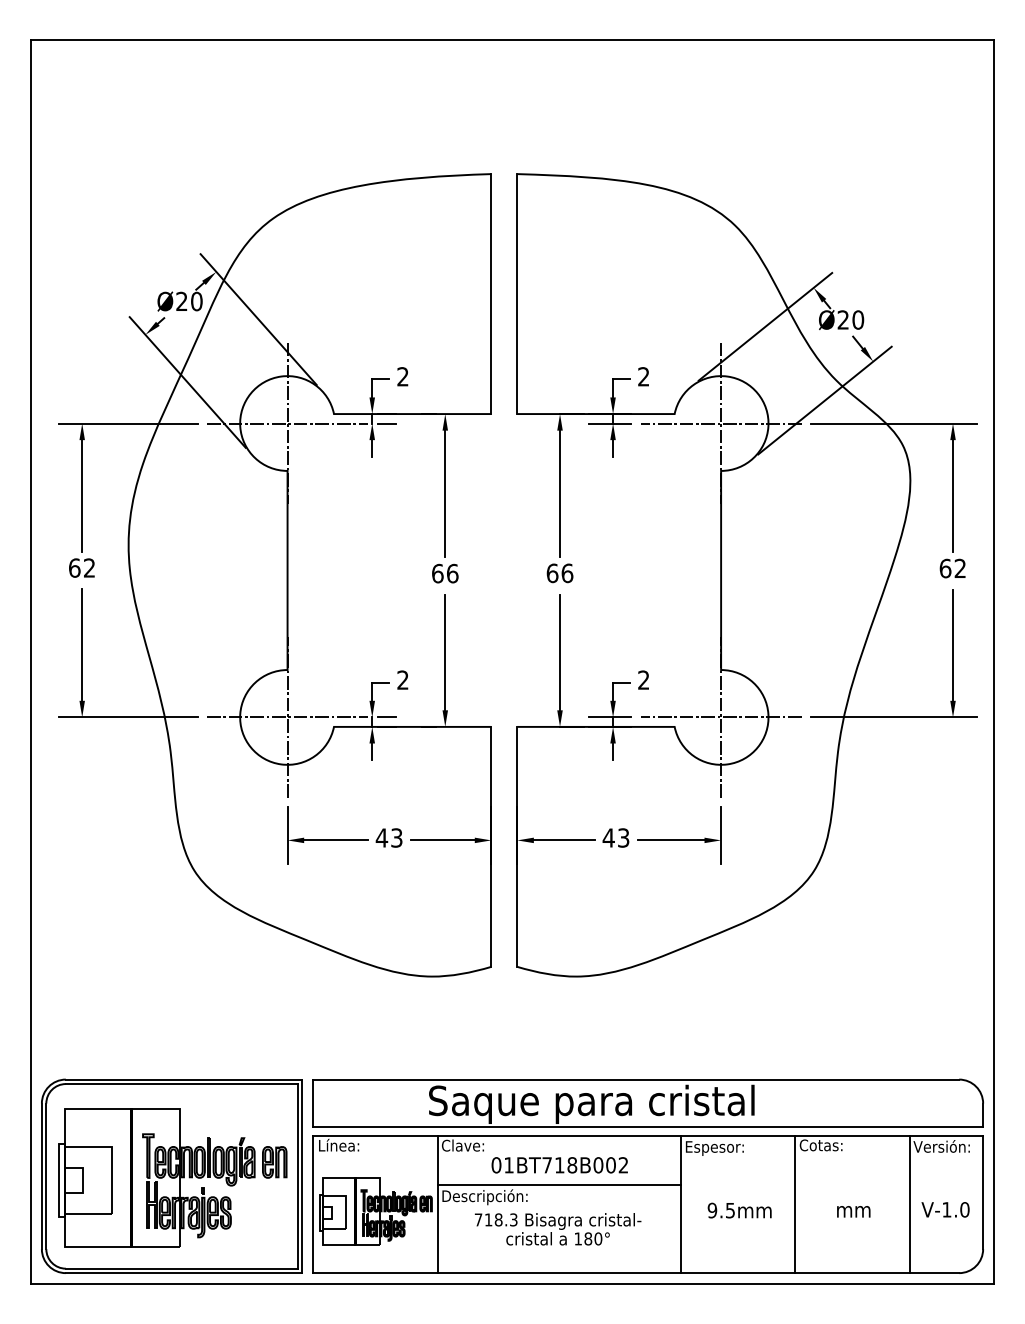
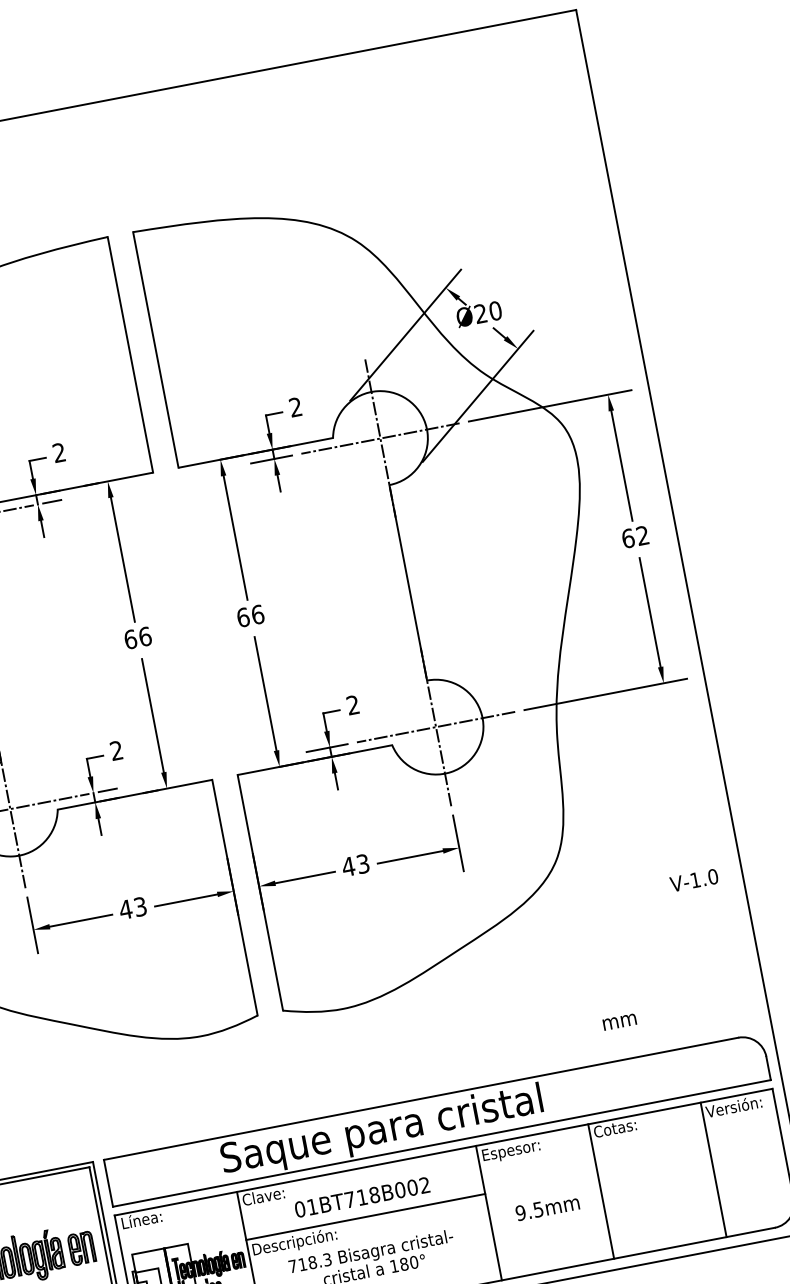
text: (945, 1209) -> (694, 880), moved
text: (853, 1211) -> (619, 1021), moved

